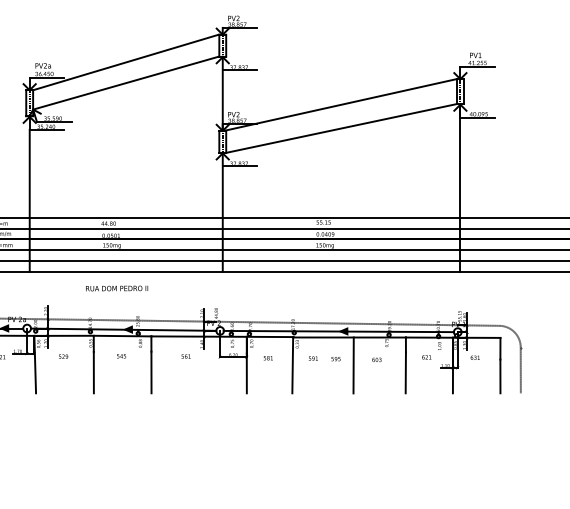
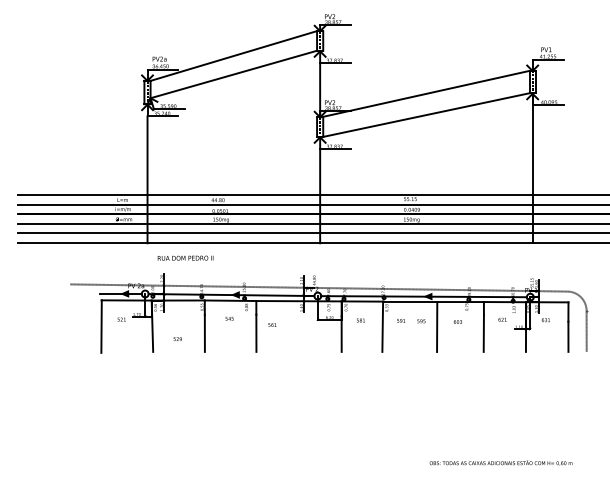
text: (116, 287) -> (185, 257), moved
text: (63, 355) -> (177, 338), moved
text: (186, 355) -> (272, 324), moved

